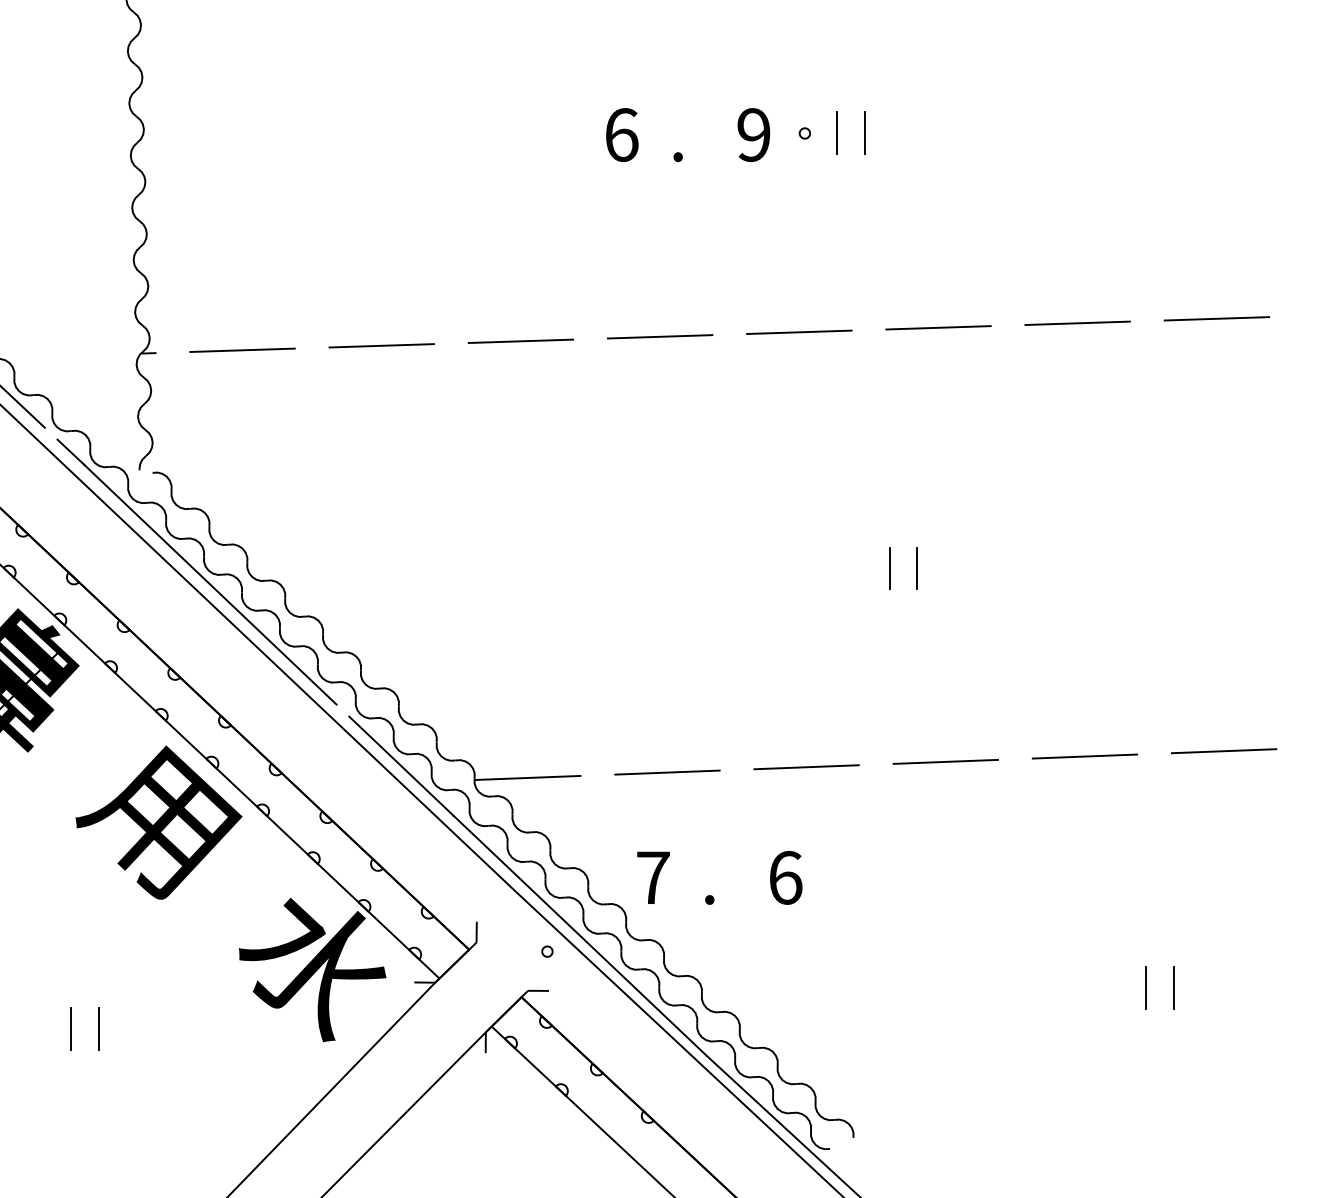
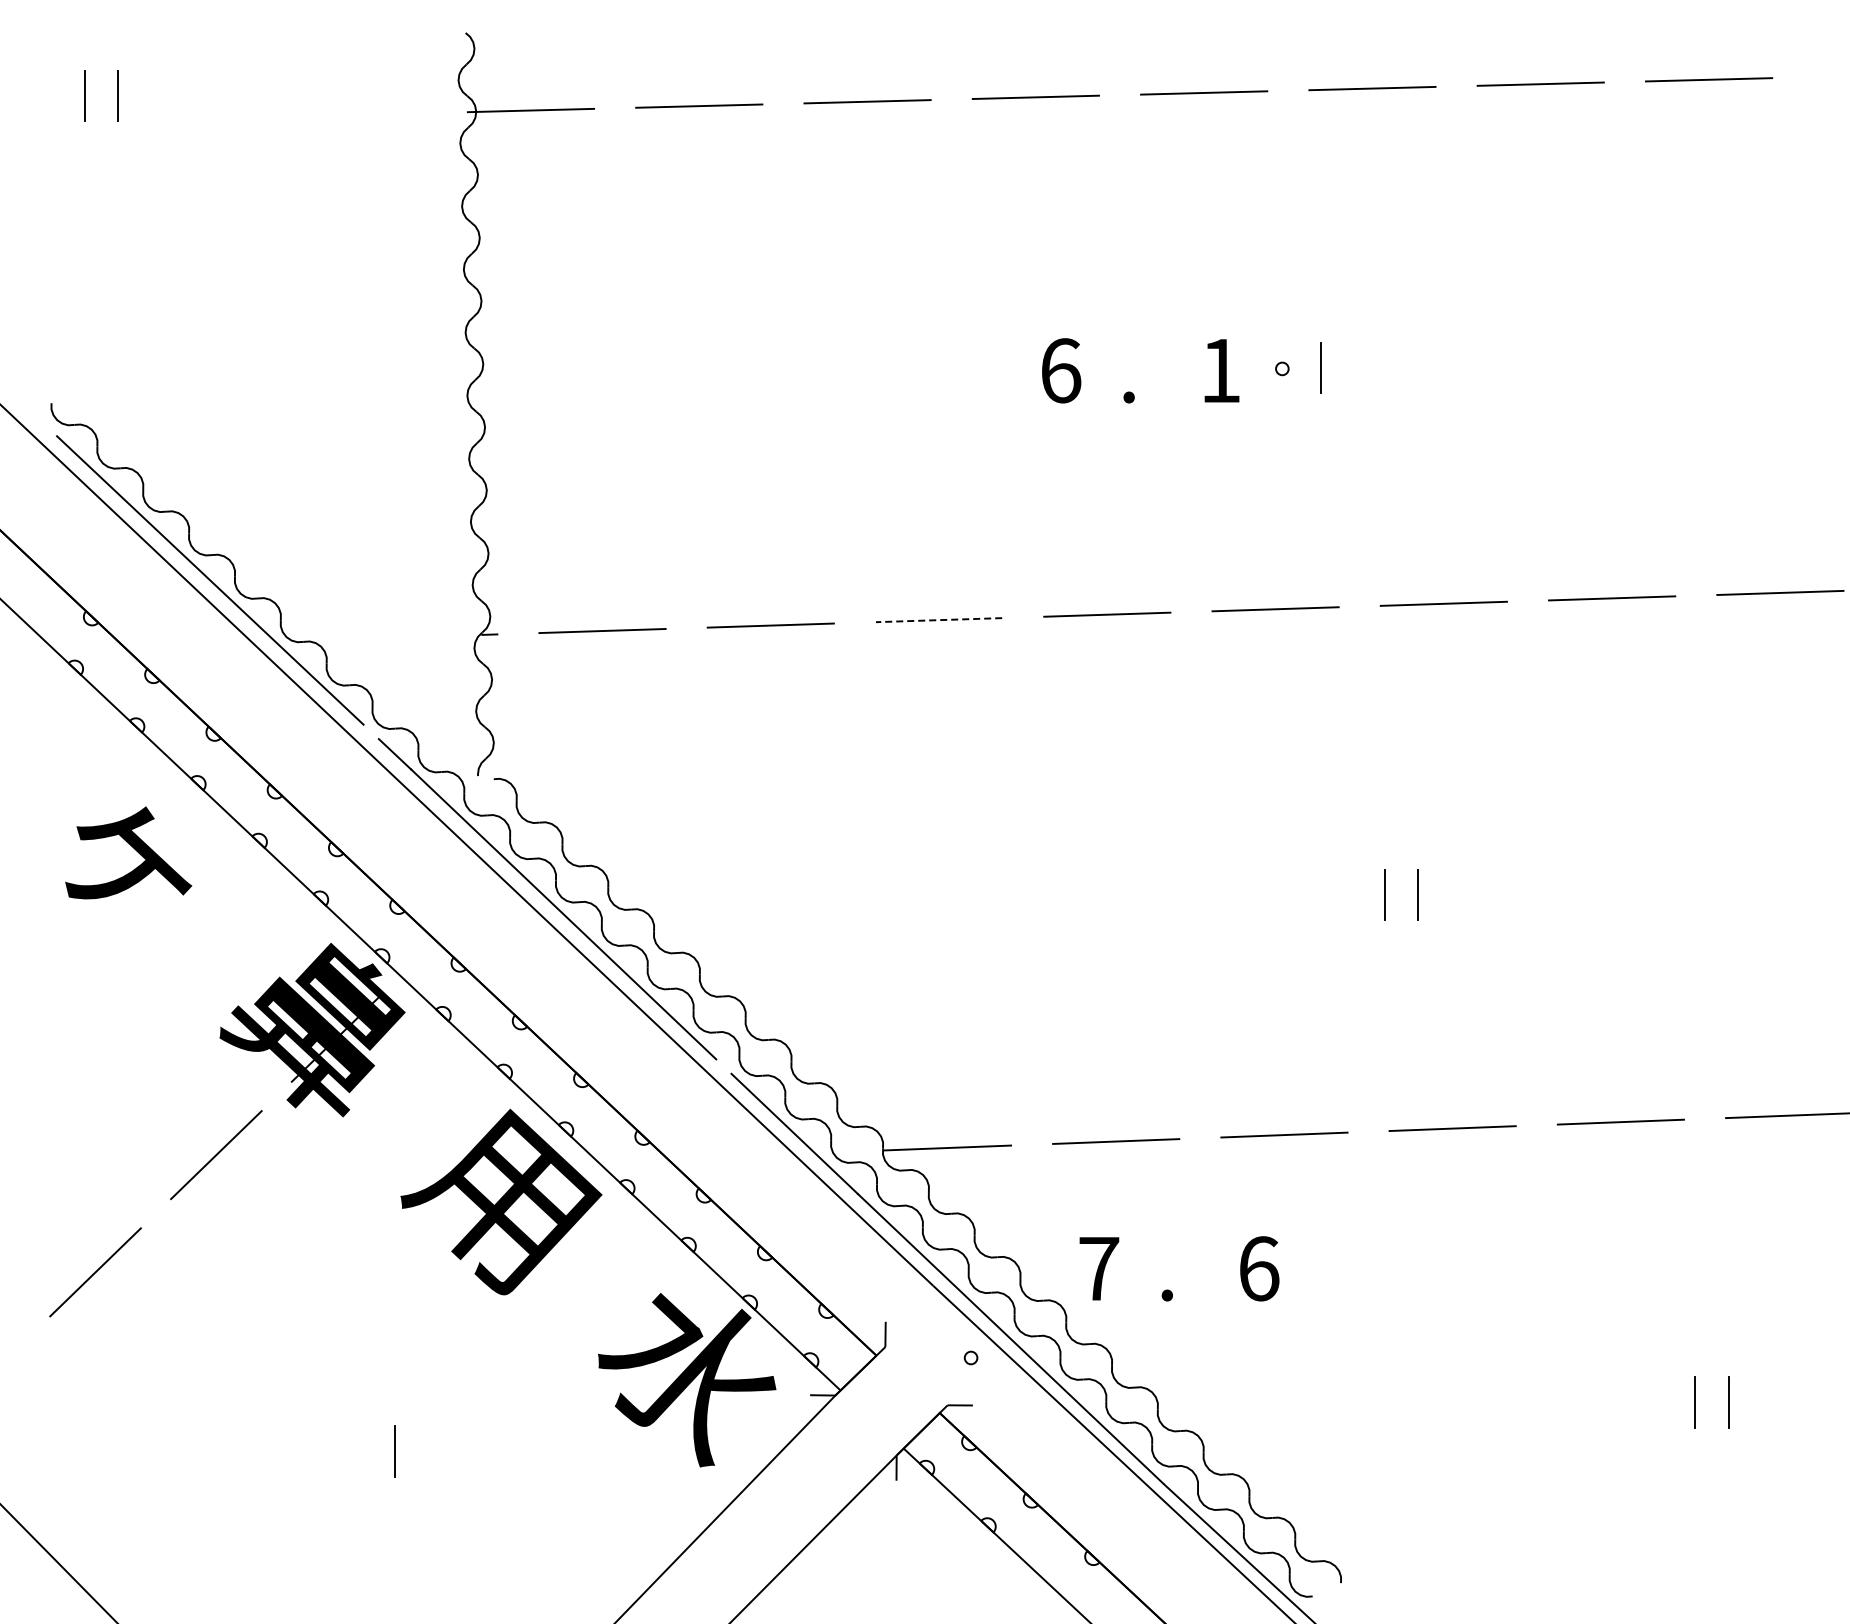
line: (865, 132) -> (1355, 367), removed
text: (753, 134) -> (1220, 370), 9 -> 1
line: (520, 341) -> (938, 620), solid -> dashed
line: (98, 1029) -> (428, 1451), removed

